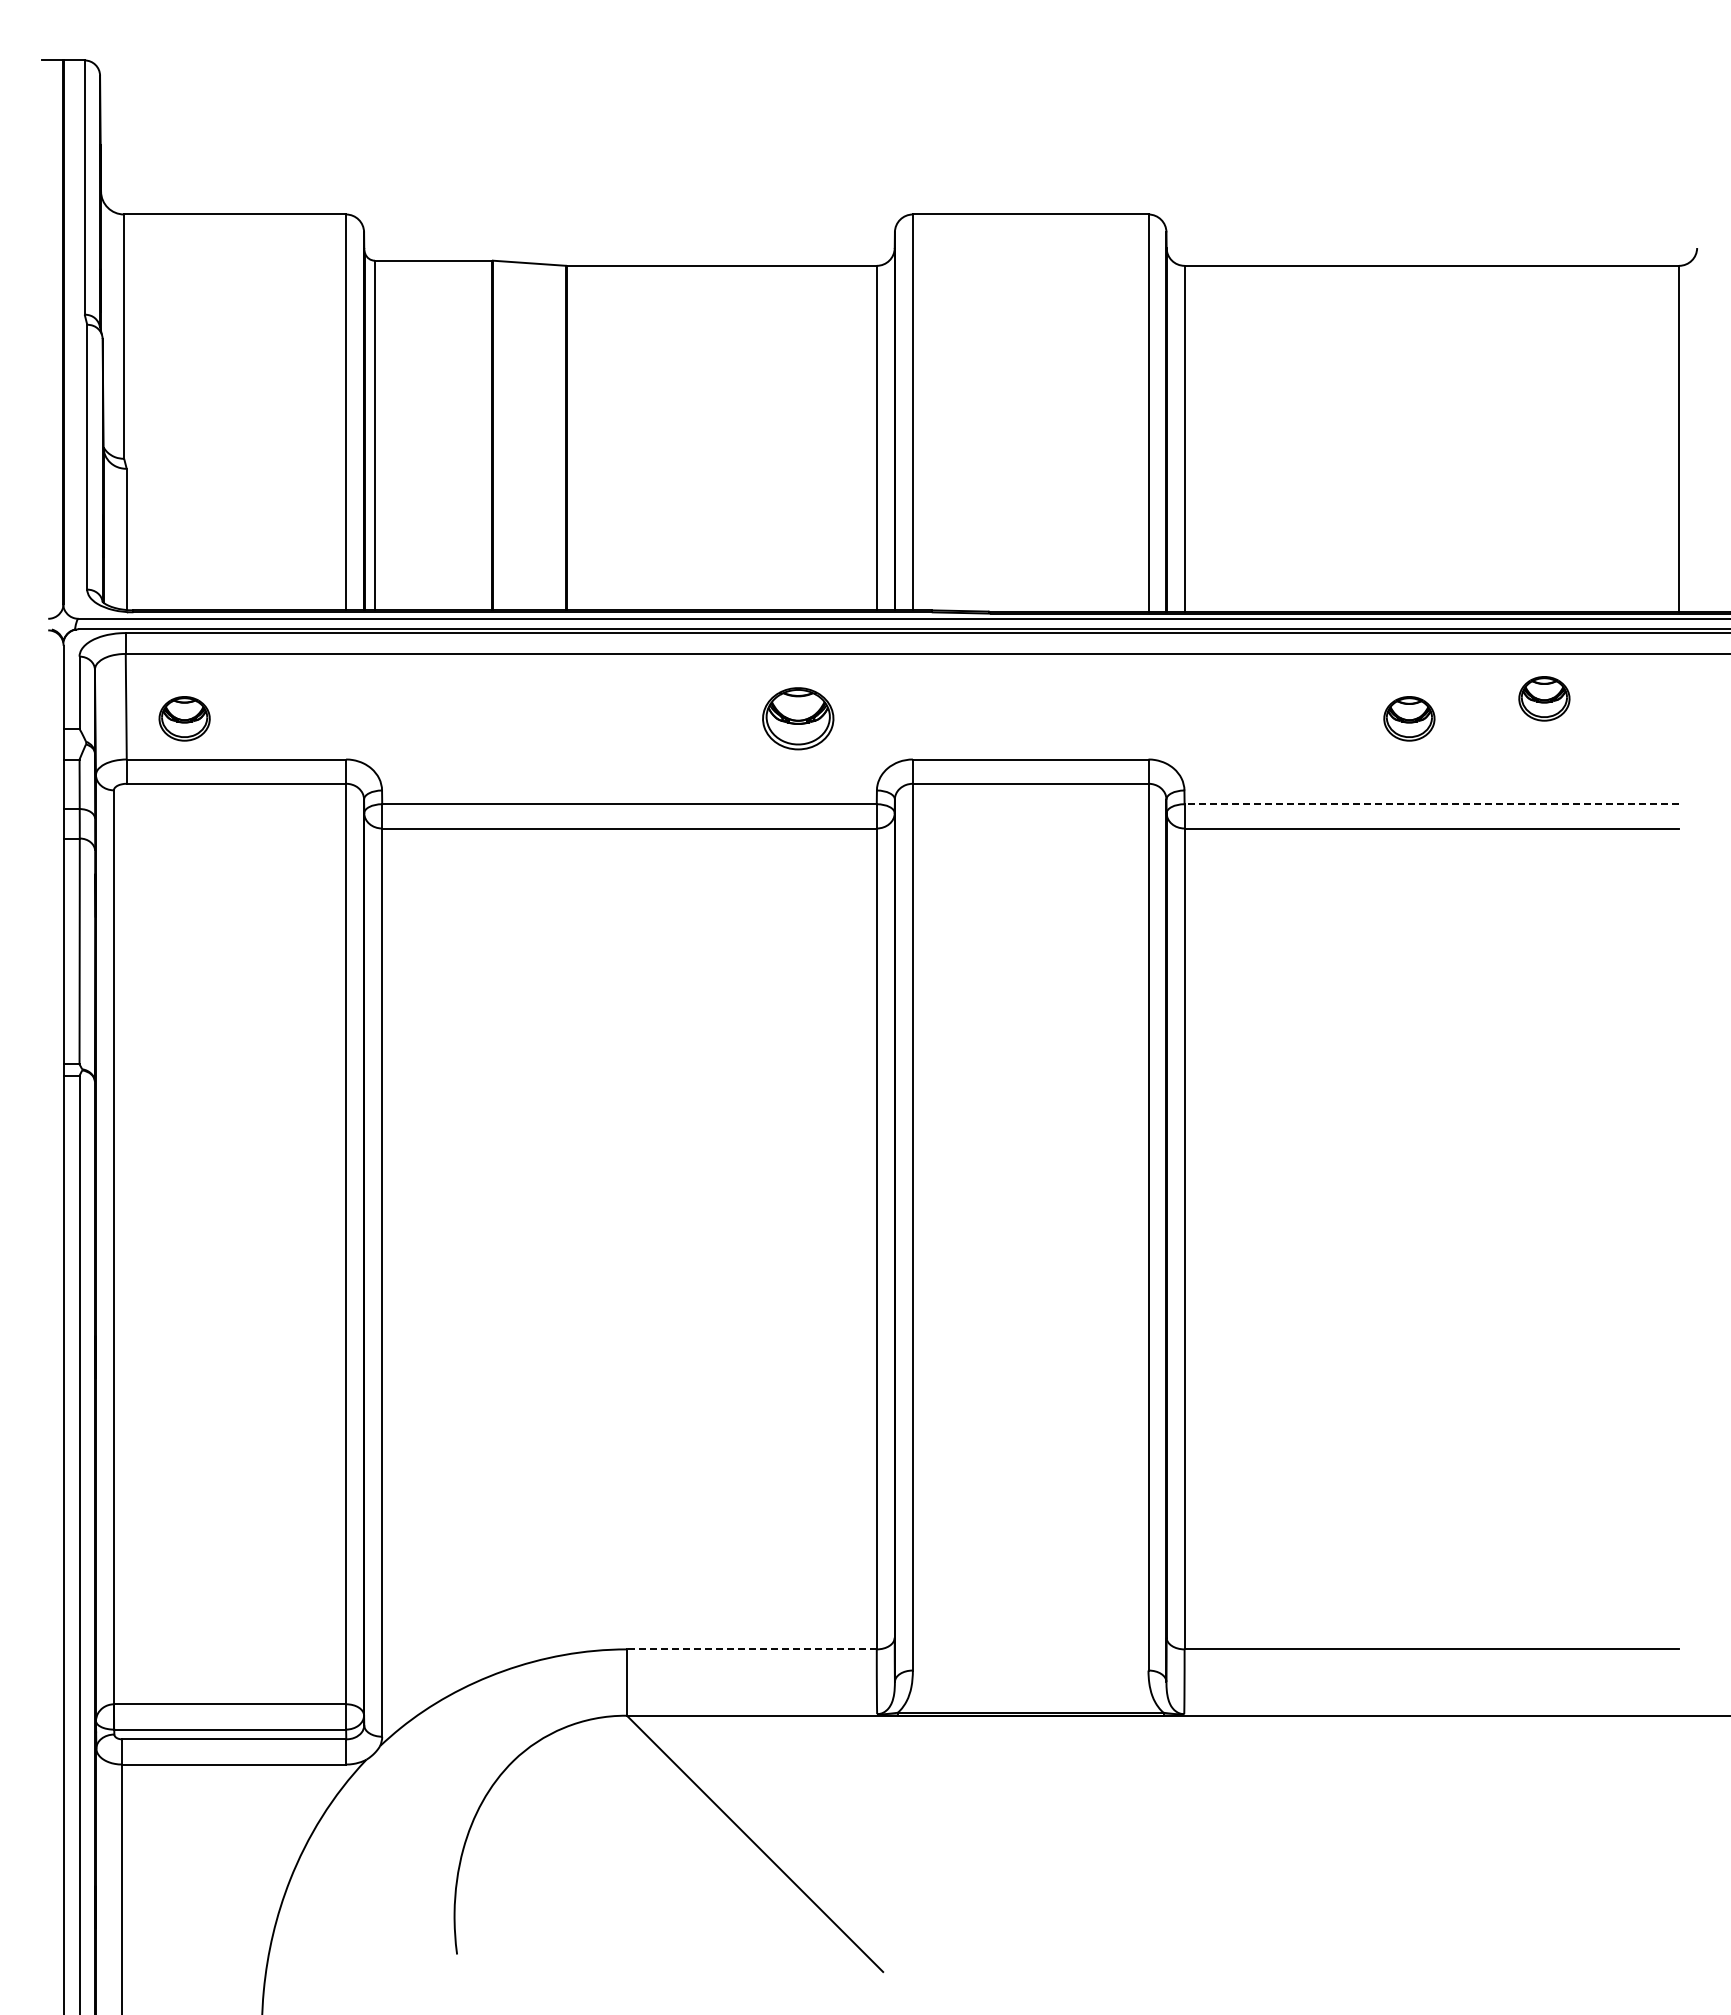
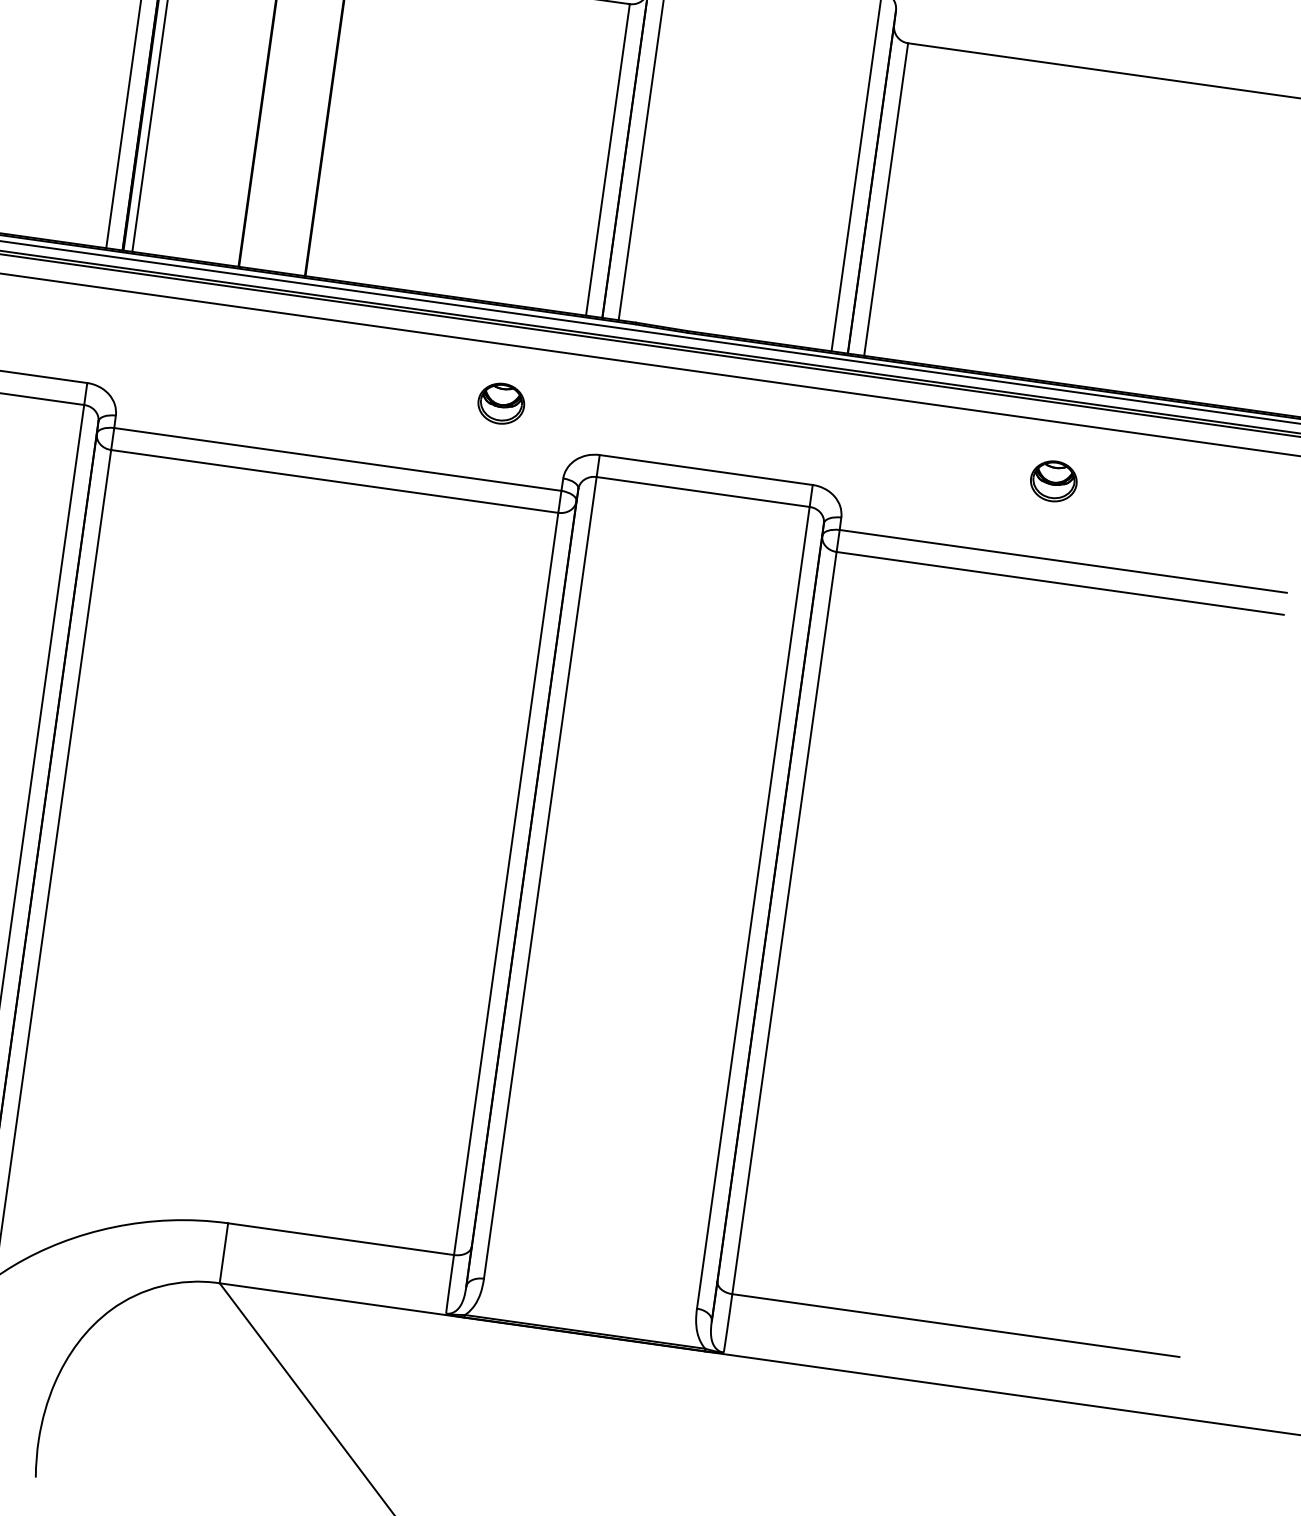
part: (1544, 698) -> (1178, 480), removed
part: (798, 718) -> (501, 403), size x0.71
line: (1431, 804) -> (1062, 561), dashed -> solid
line: (751, 1649) -> (340, 1239), dashed -> solid

